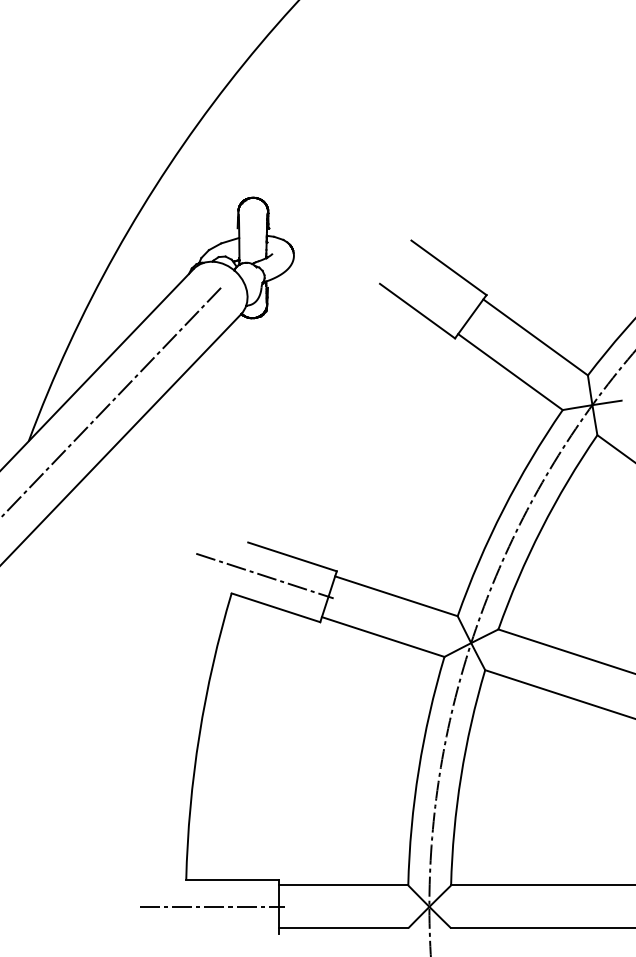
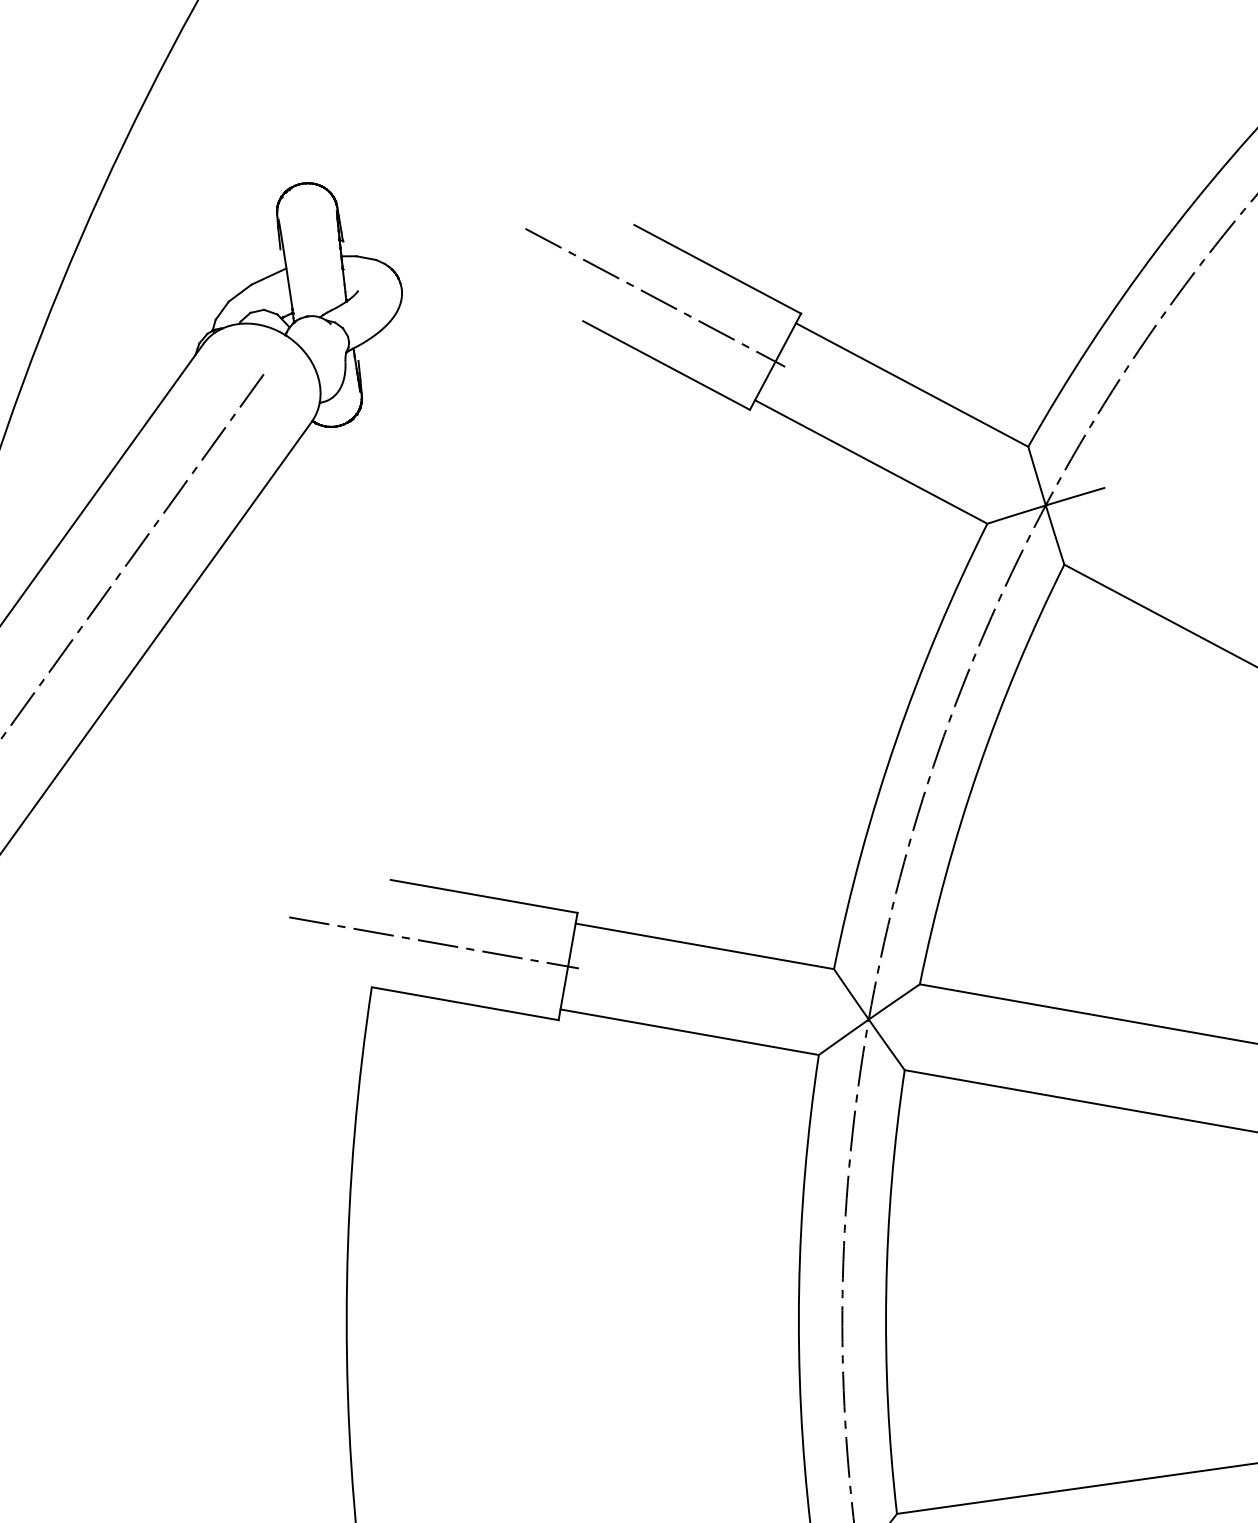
line: (416, 276) -> (654, 295), added

